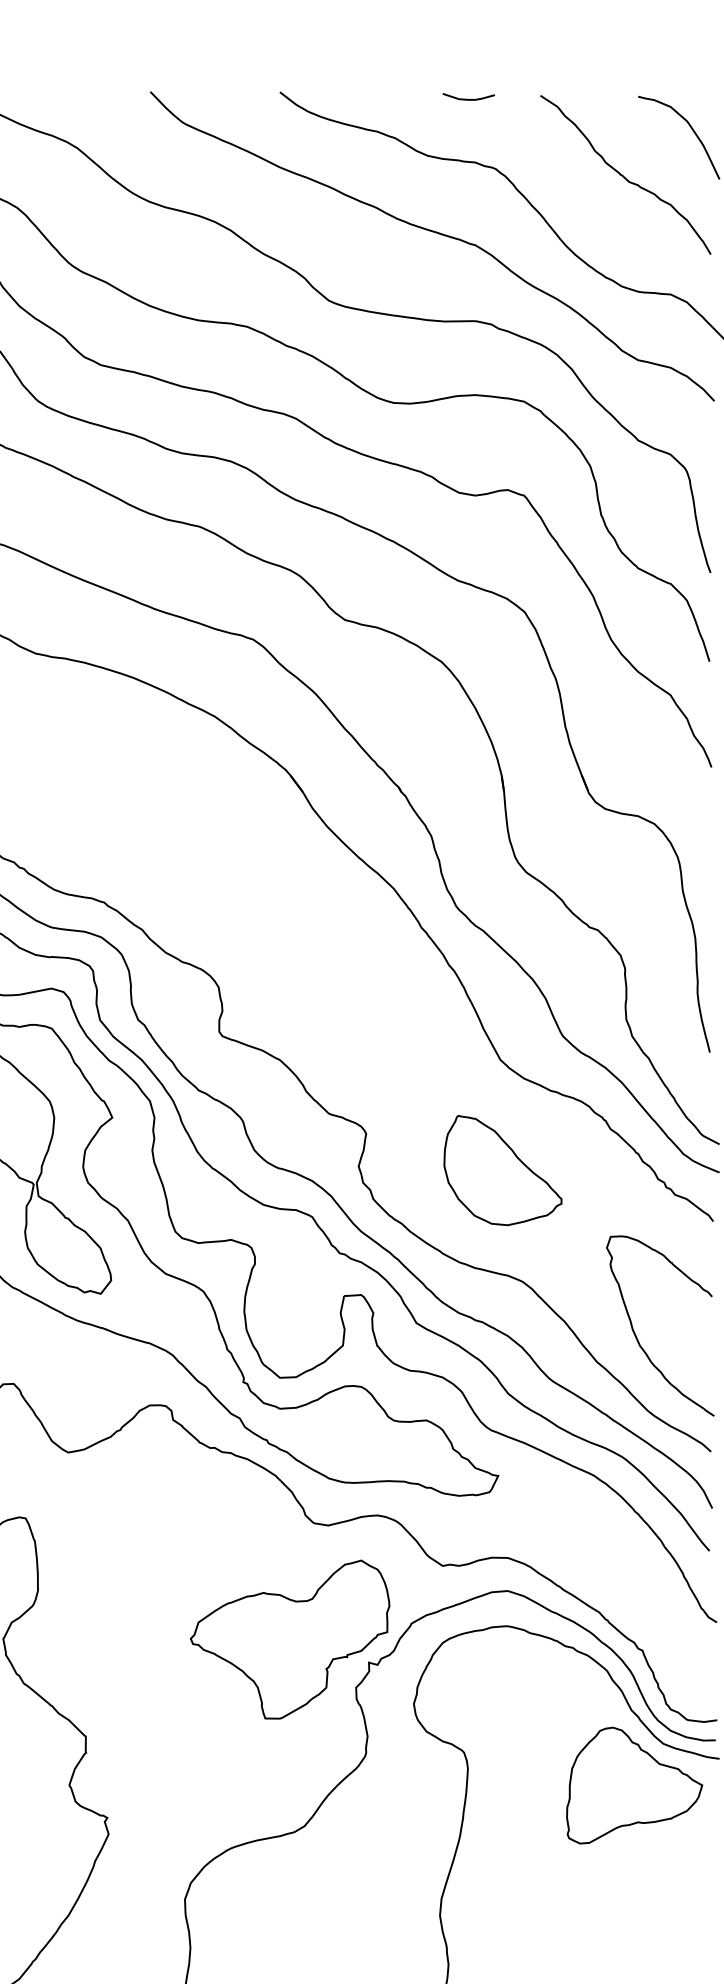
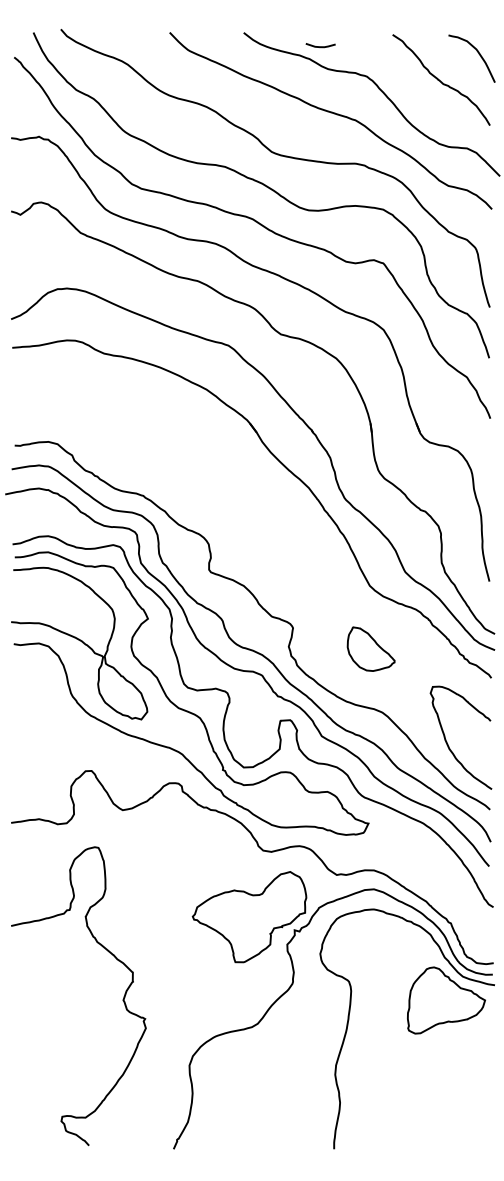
curve: (468, 98) -> (320, 46), moved
part: (501, 1171) -> (370, 649), size x0.7

